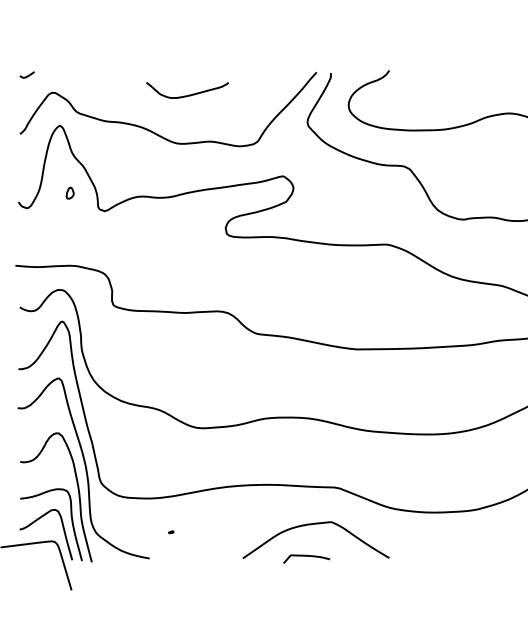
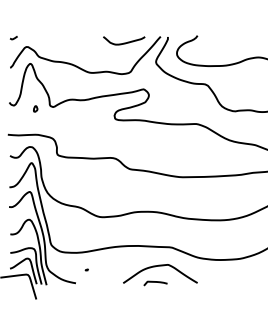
curve: (188, 93) -> (124, 42), moved
part: (69, 192) -> (35, 108), moved

